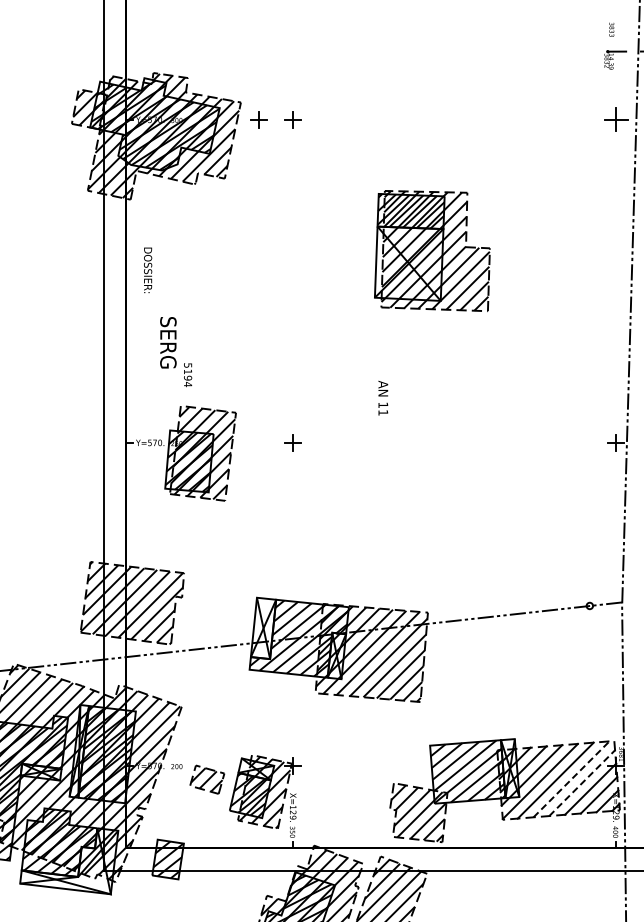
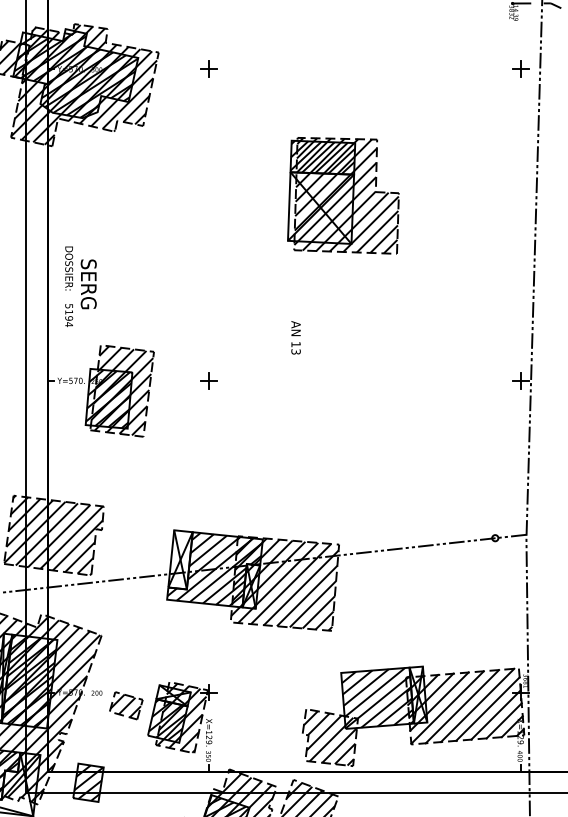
part: (258, 119) -> (175, 68), removed
part: (615, 119) -> (520, 68), size x0.71
text: (148, 270) -> (69, 268), moved
text: (188, 375) -> (69, 315), moved
text: (383, 412) -> (296, 351), 11 -> 13
line: (571, 779) -> (477, 705), dashed -> solid
line: (582, 783) -> (488, 709), dashed -> solid

